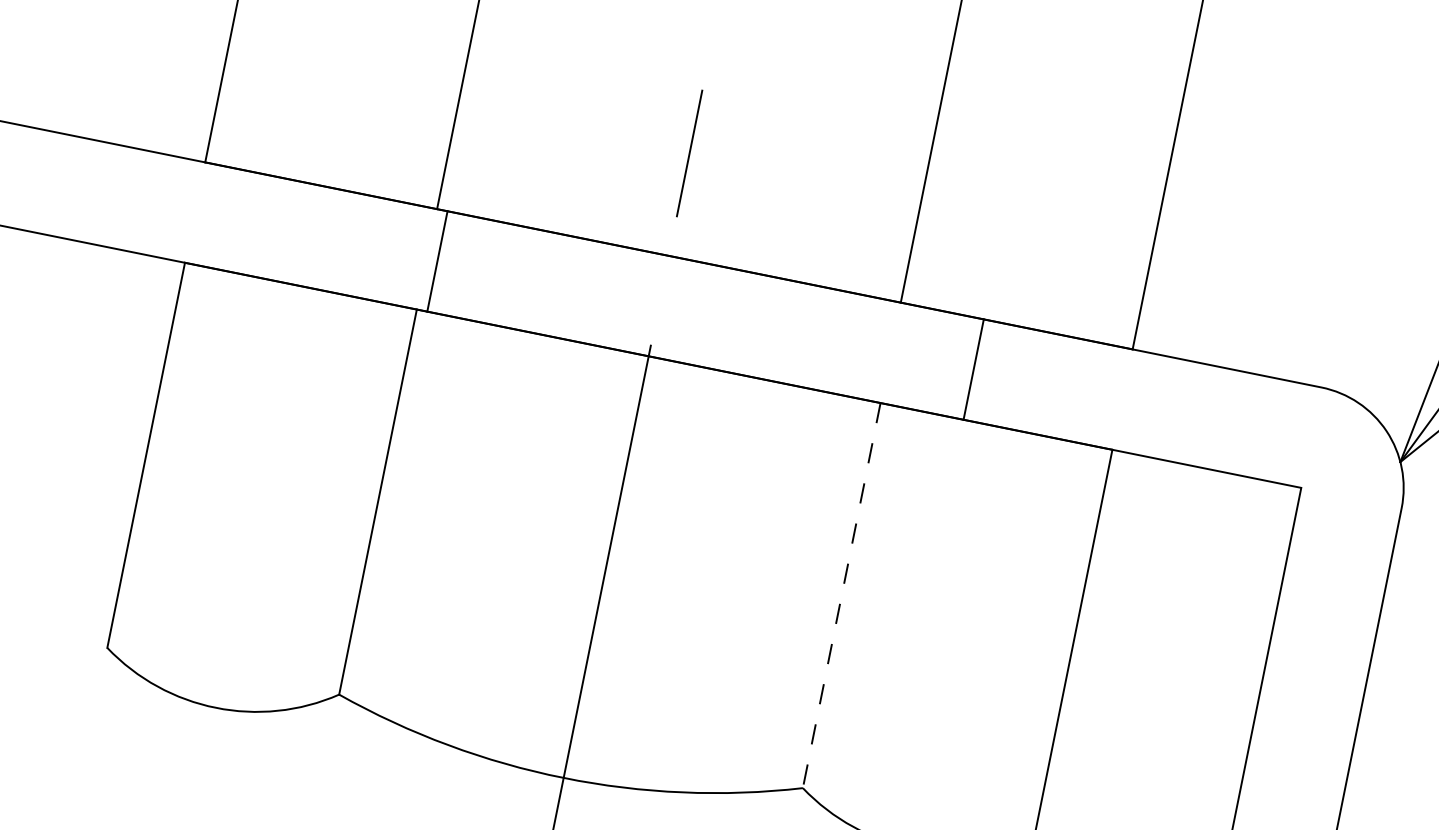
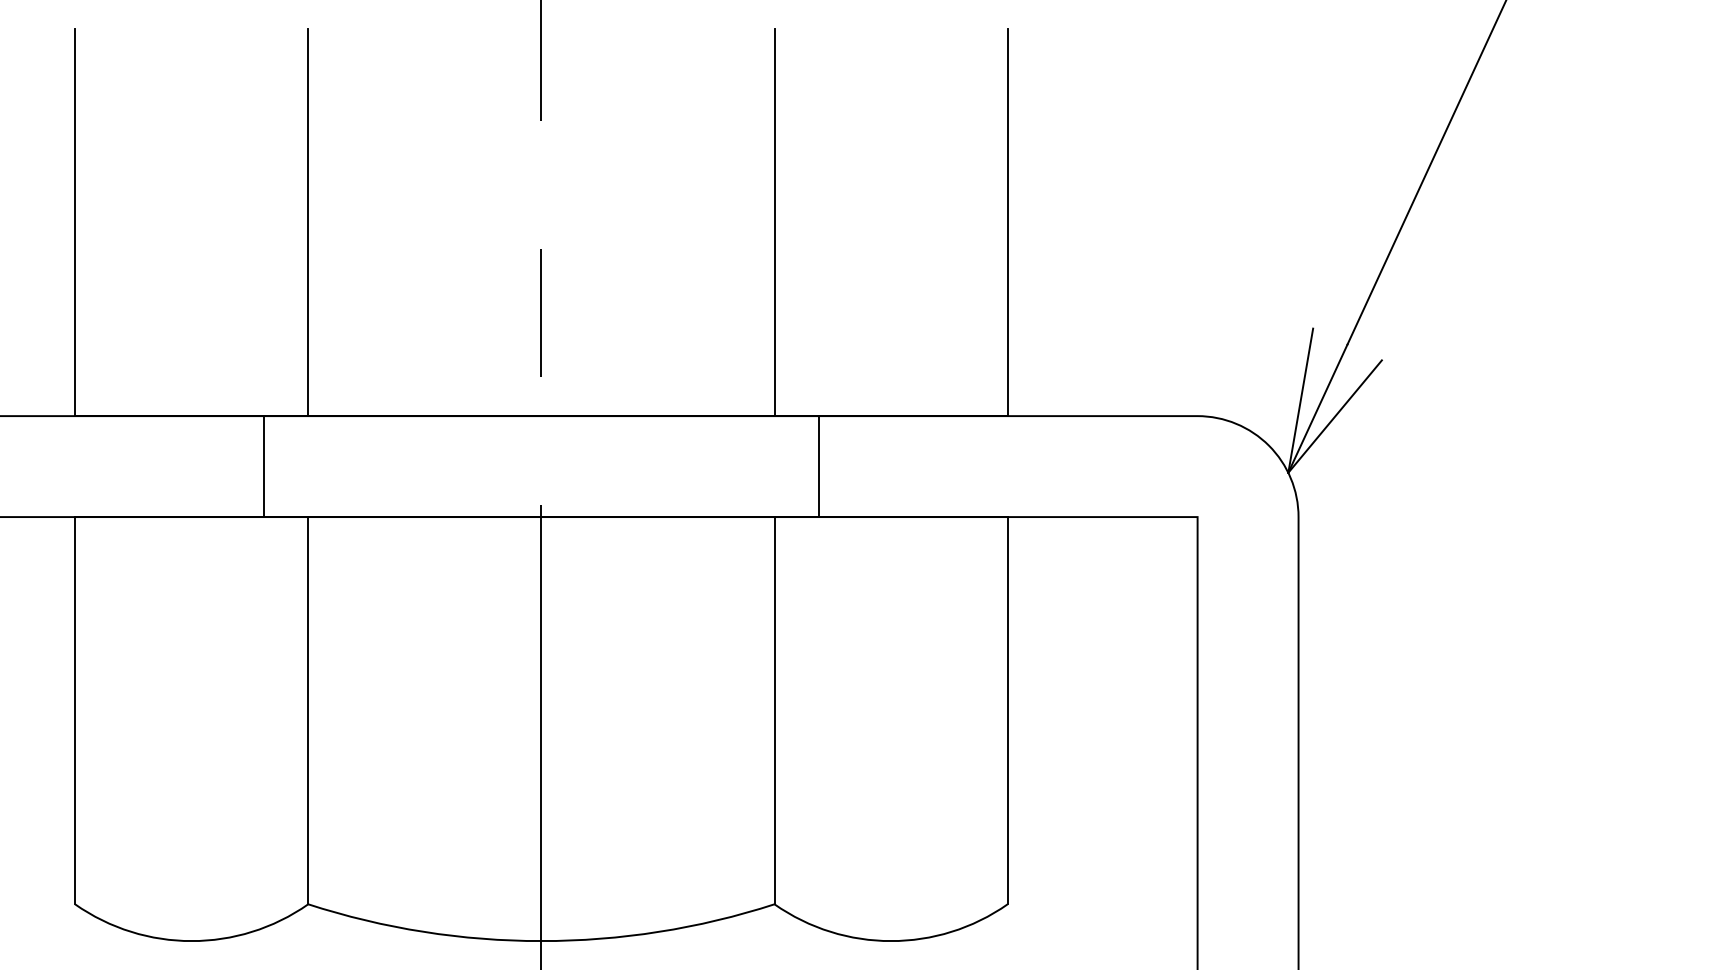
line: (437, 261) -> (263, 466), moved
line: (974, 369) -> (819, 466), moved
line: (841, 595) -> (774, 710), dashed -> solid

